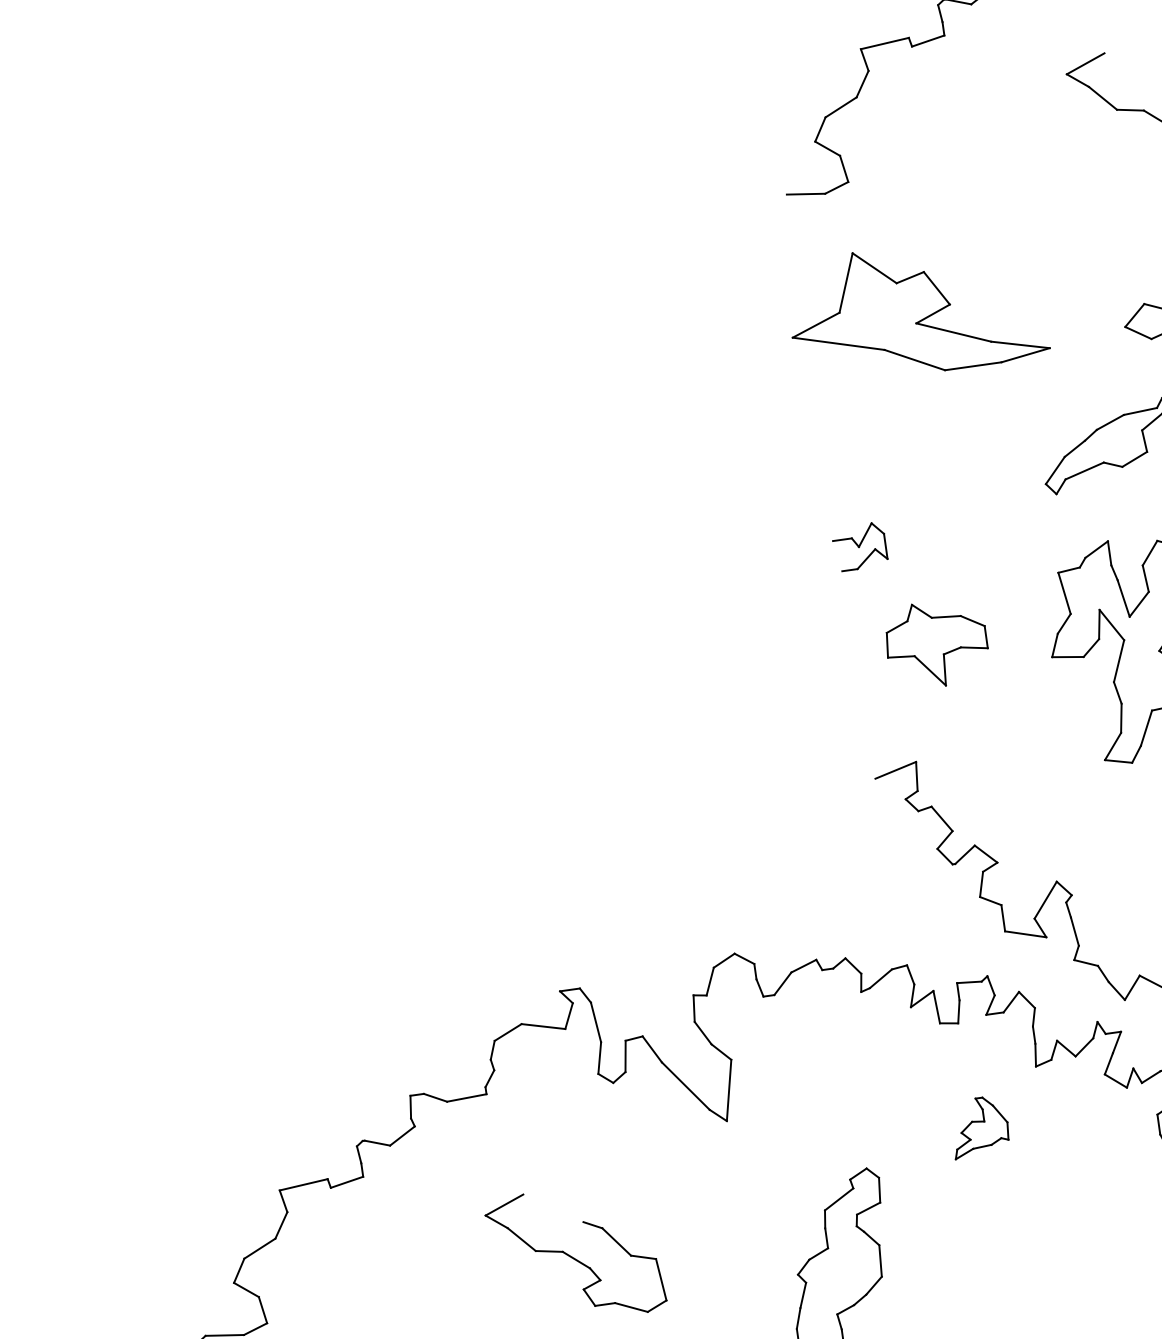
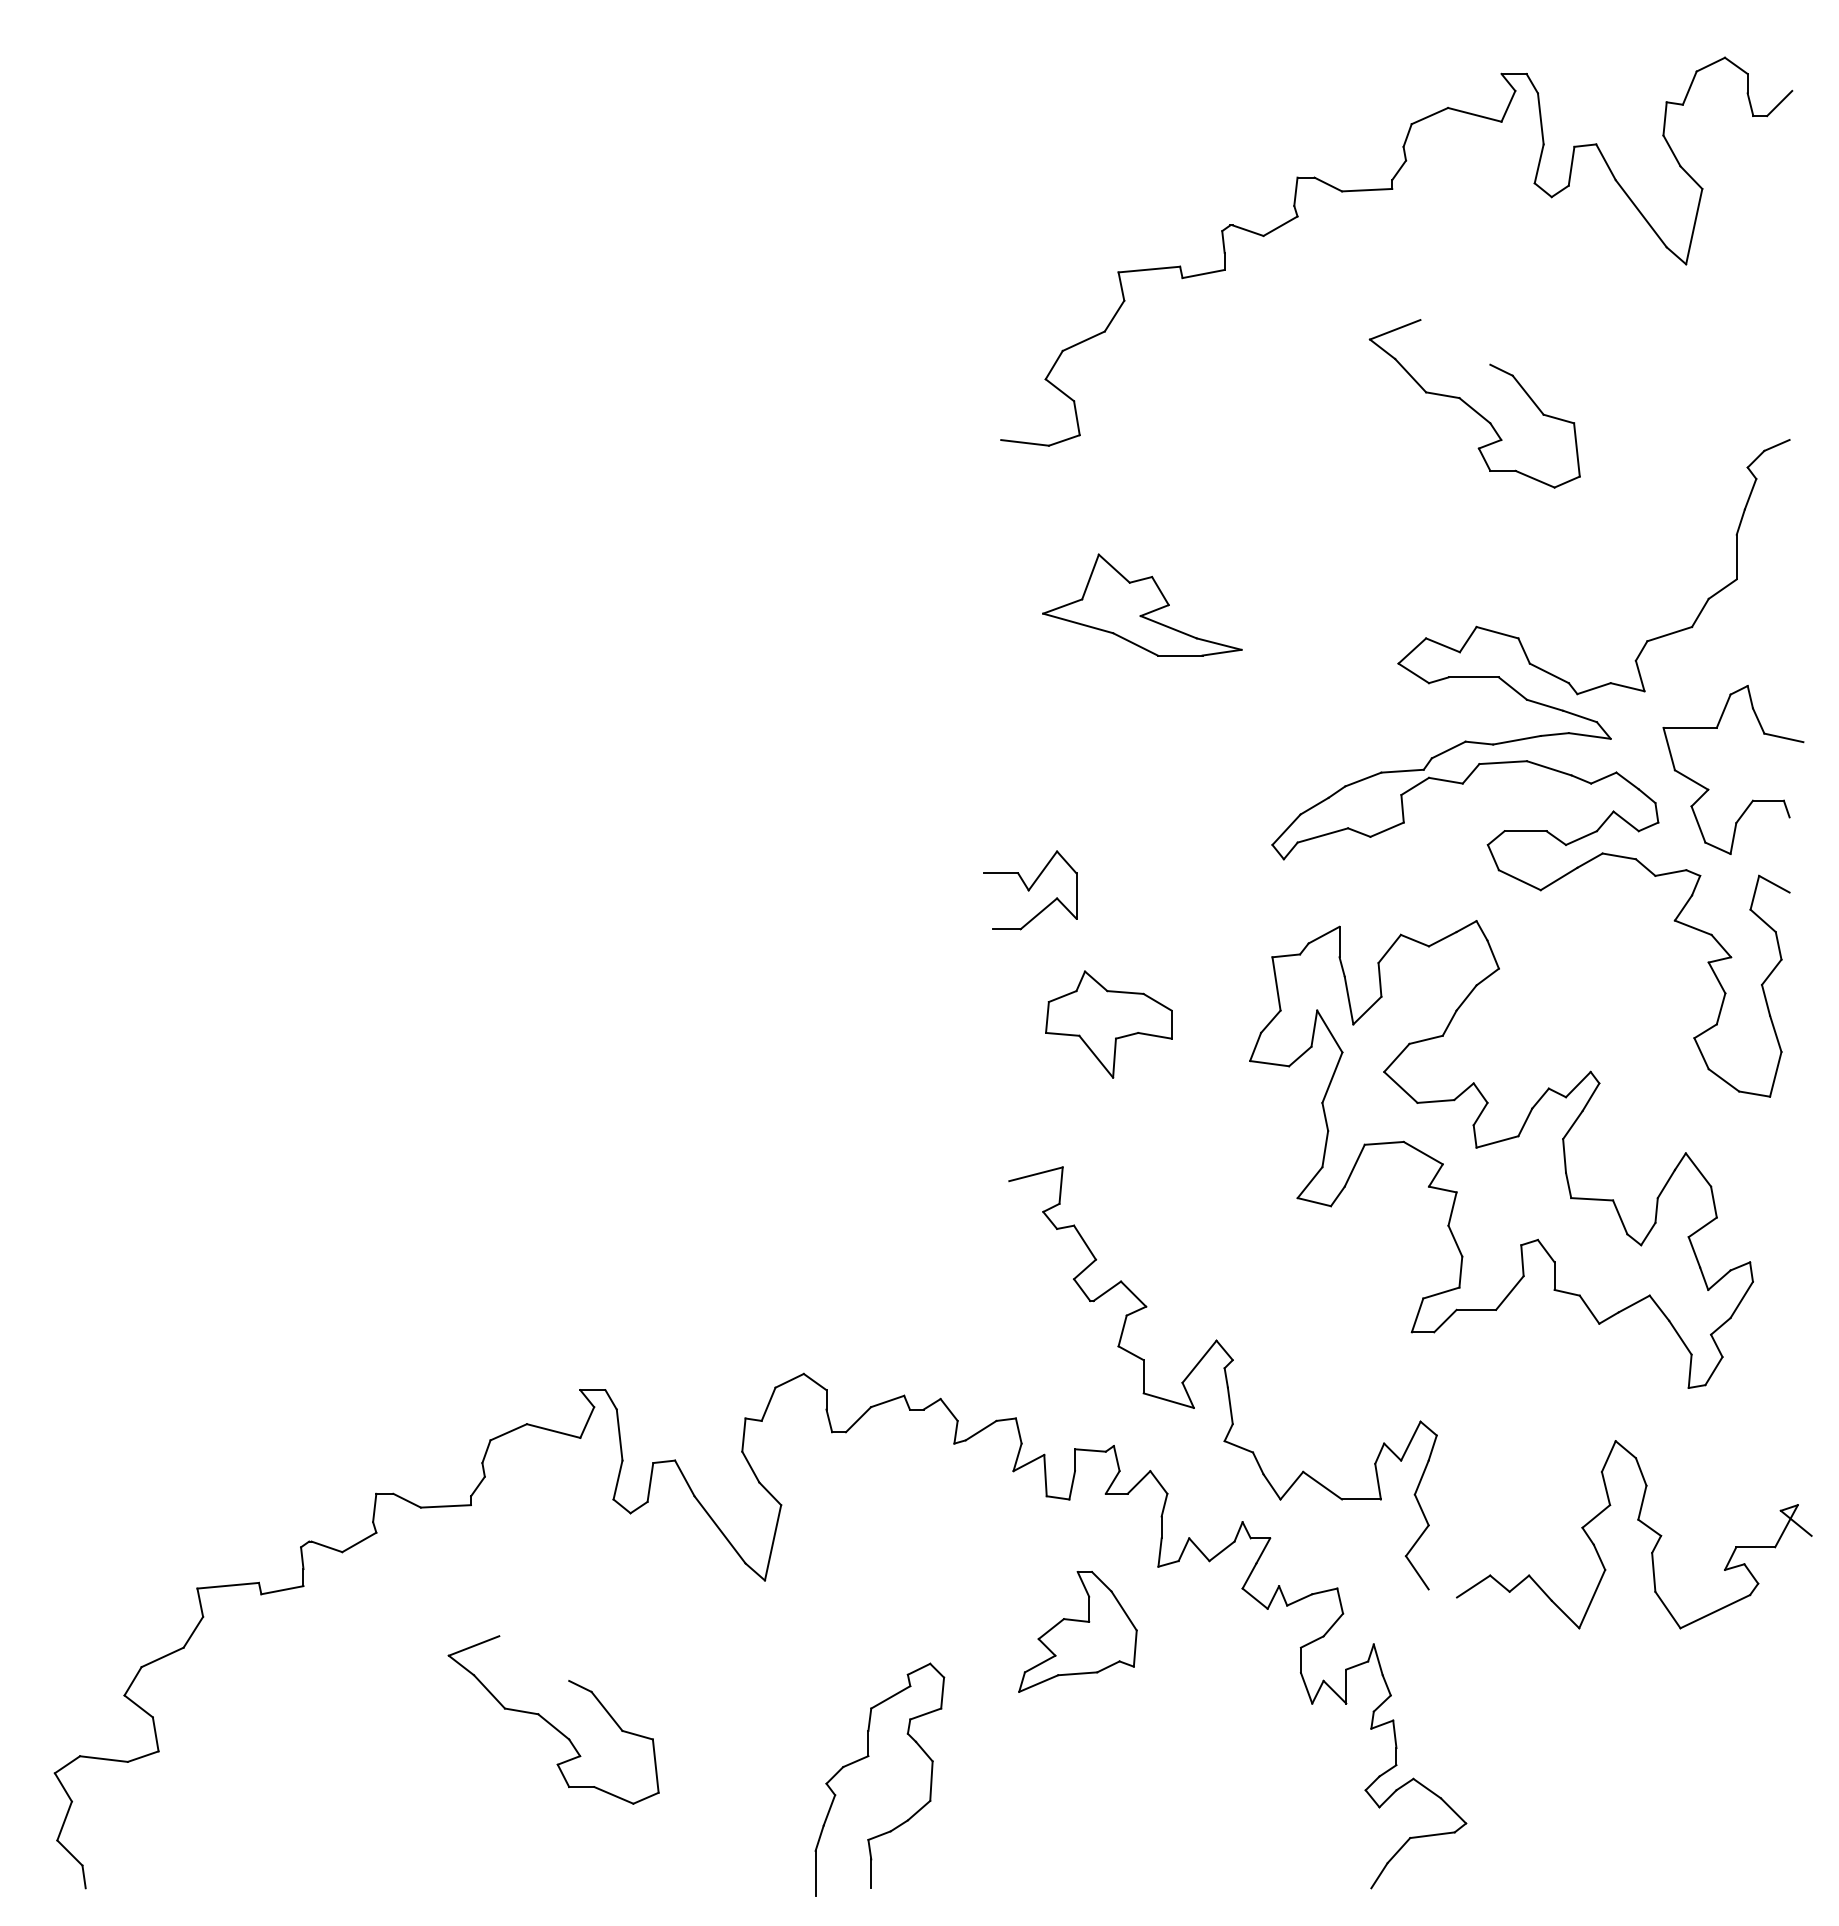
part: (916, 308) -> (1142, 604), size x0.62
part: (859, 546) -> (1030, 890), size x1.43
part: (979, 1126) -> (1077, 1631), size x1.67

